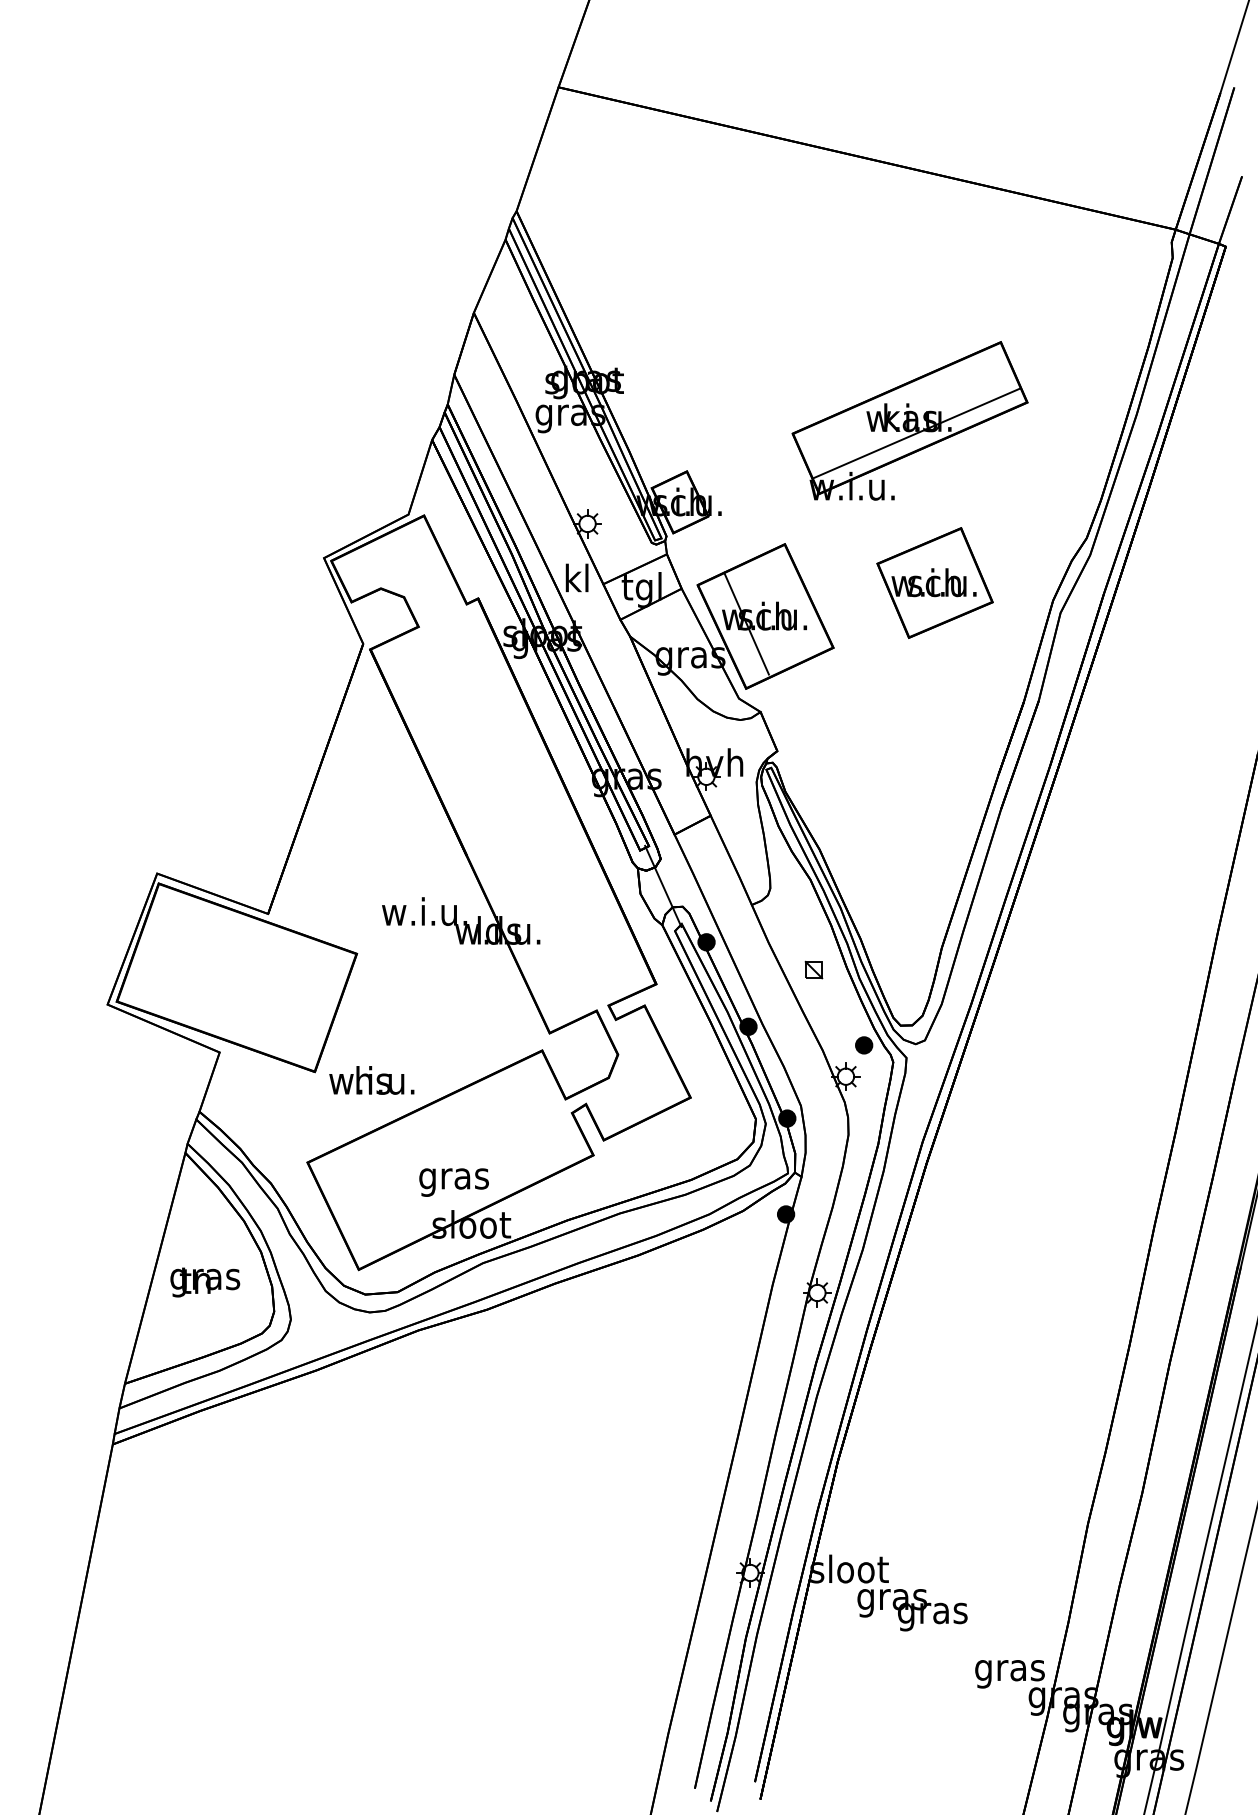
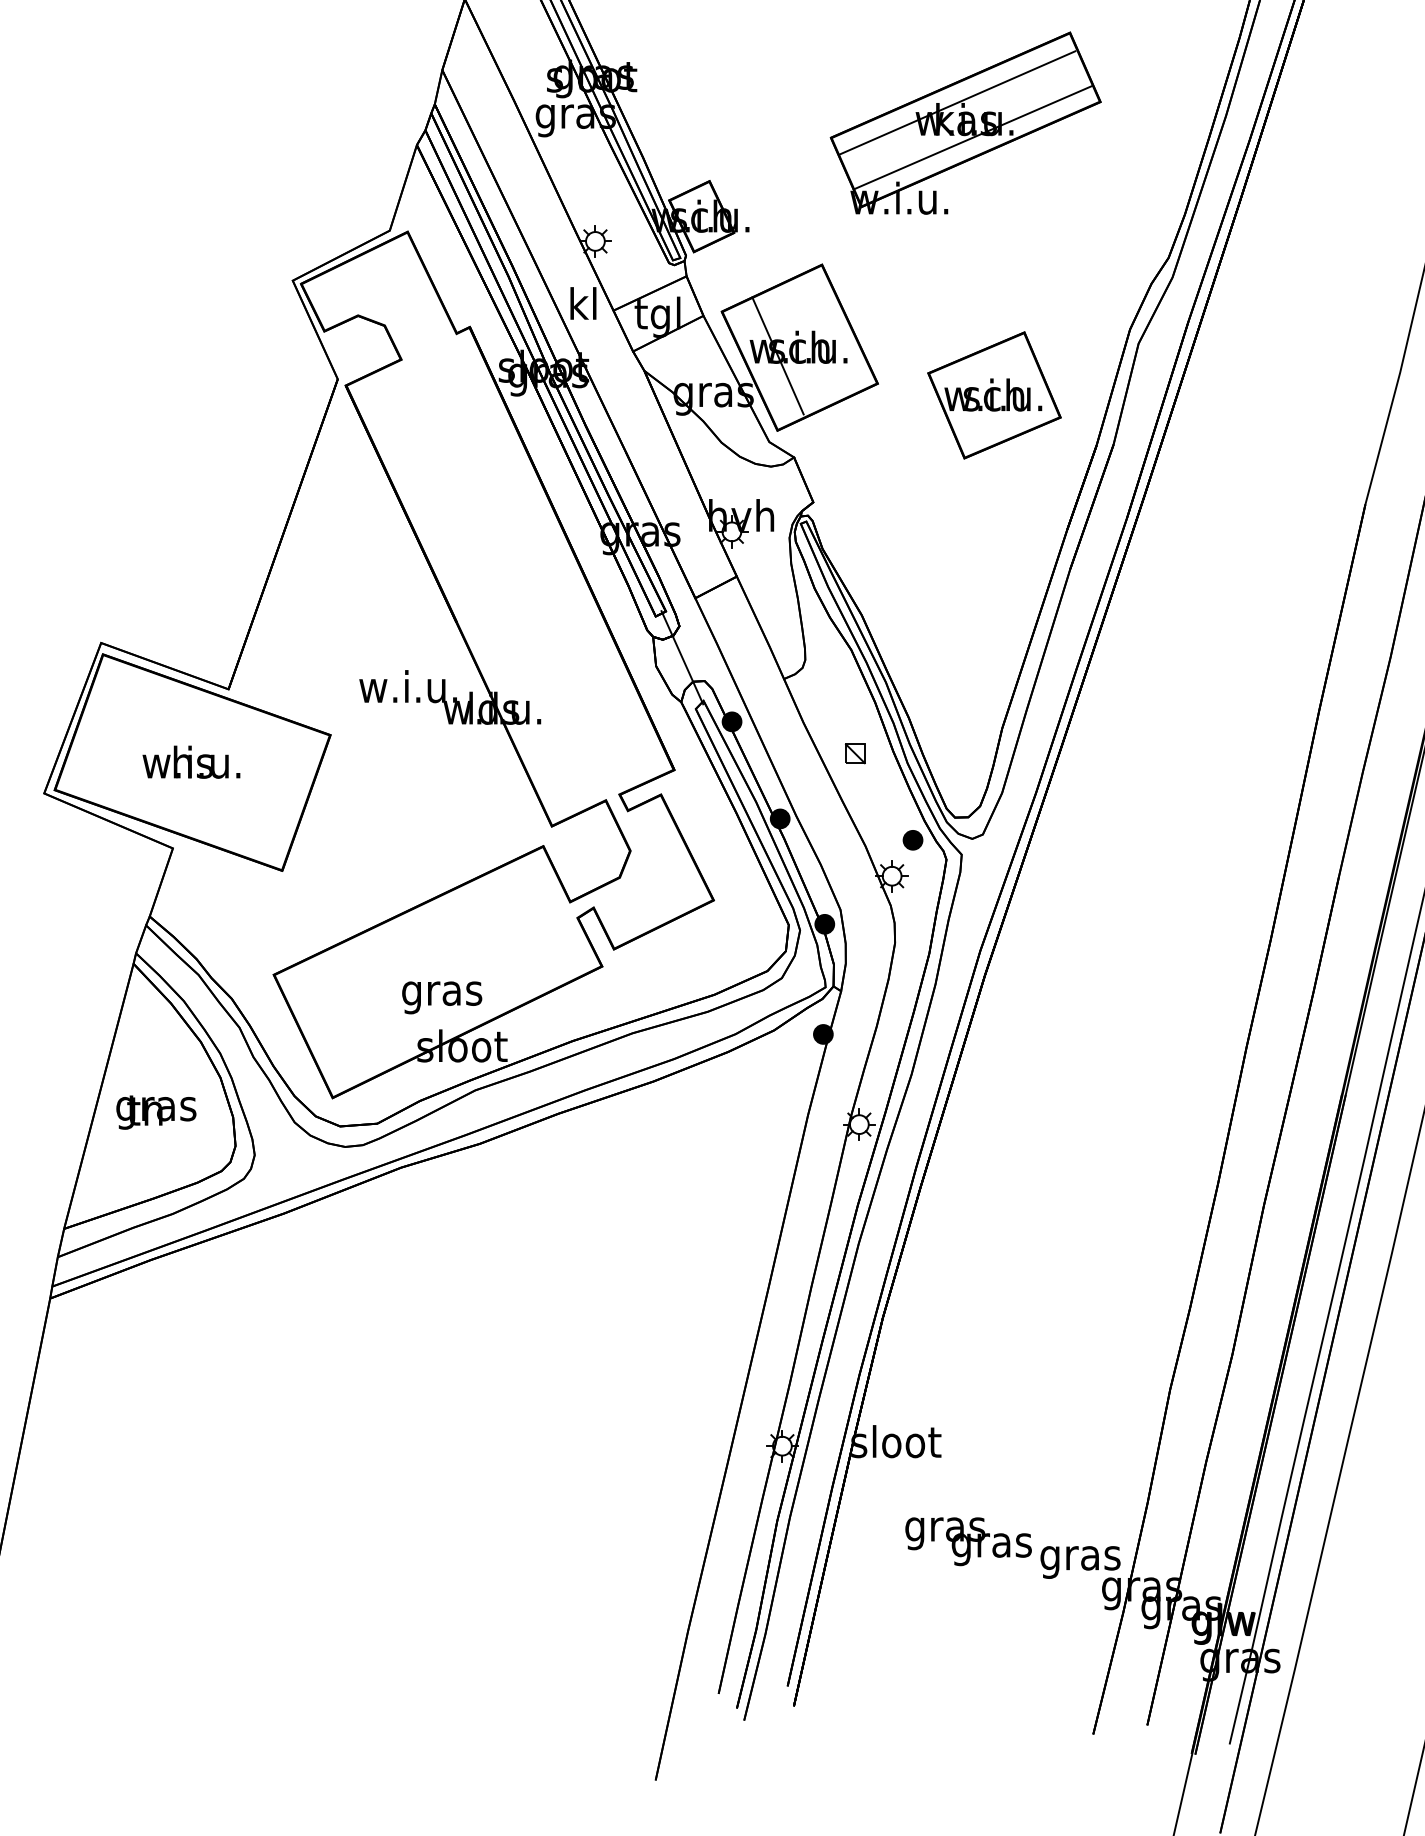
line: (902, 403) -> (957, 103), added
part: (934, 582) -> (993, 394), moved
text: (371, 1080) -> (191, 762), moved
text: (912, 1610) -> (968, 1542), moved

